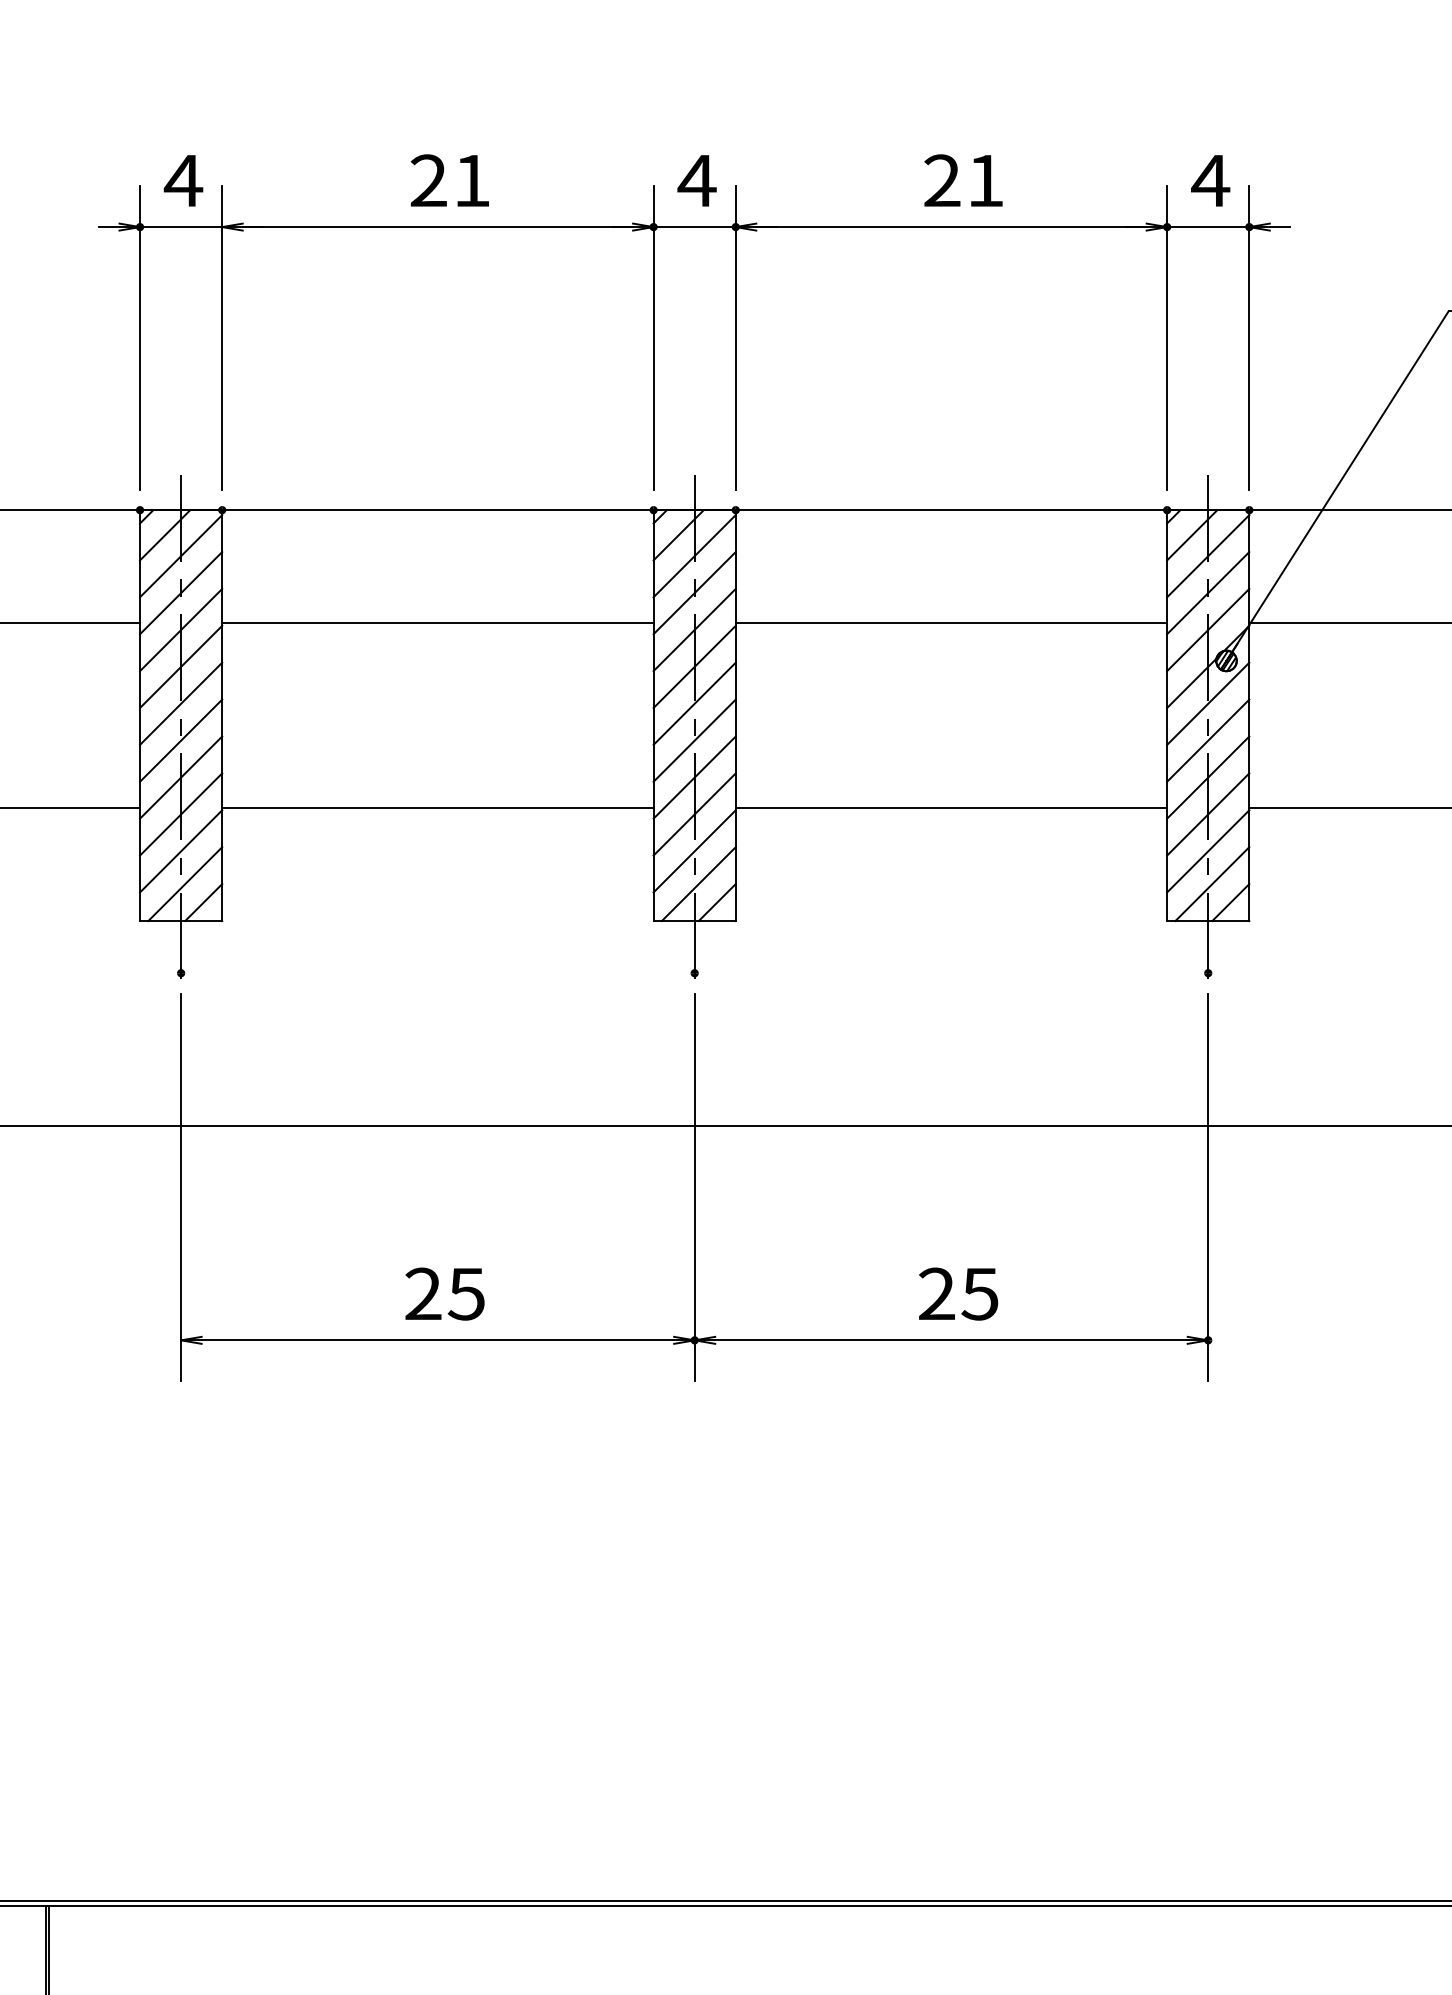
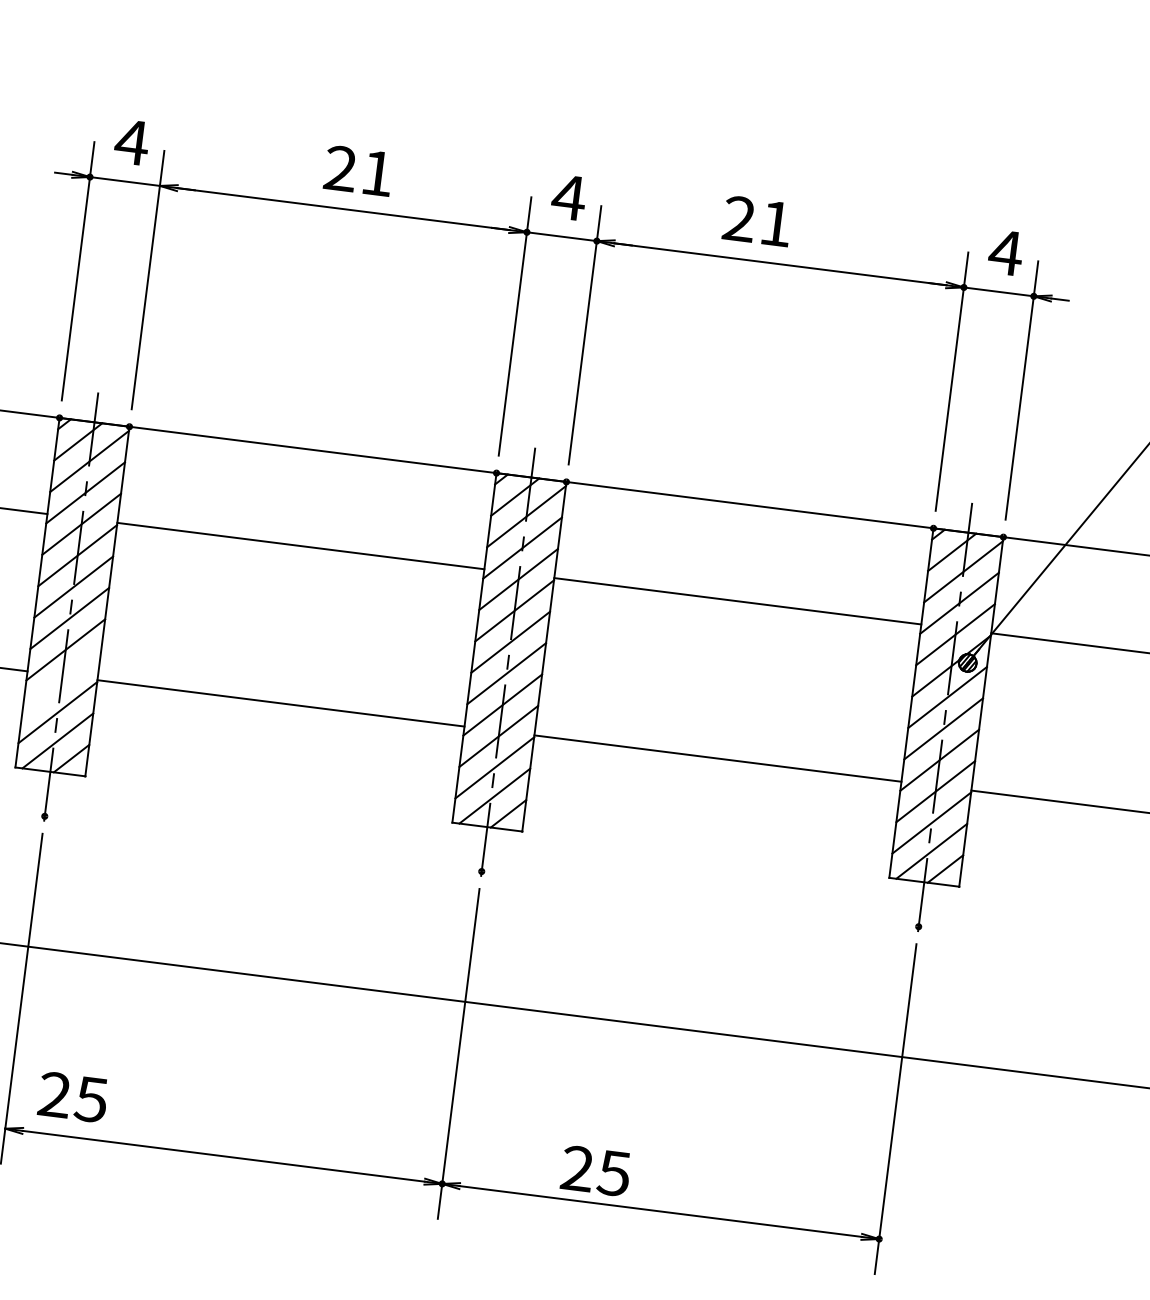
text: (963, 180) -> (757, 221), moved
line: (181, 814) -> (62, 681), removed
text: (444, 1293) -> (72, 1096), moved
text: (958, 1293) -> (595, 1170), moved

